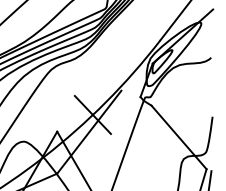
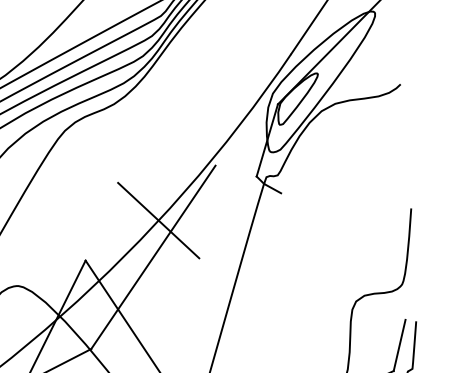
line: (178, 137) -> (342, 256), removed

